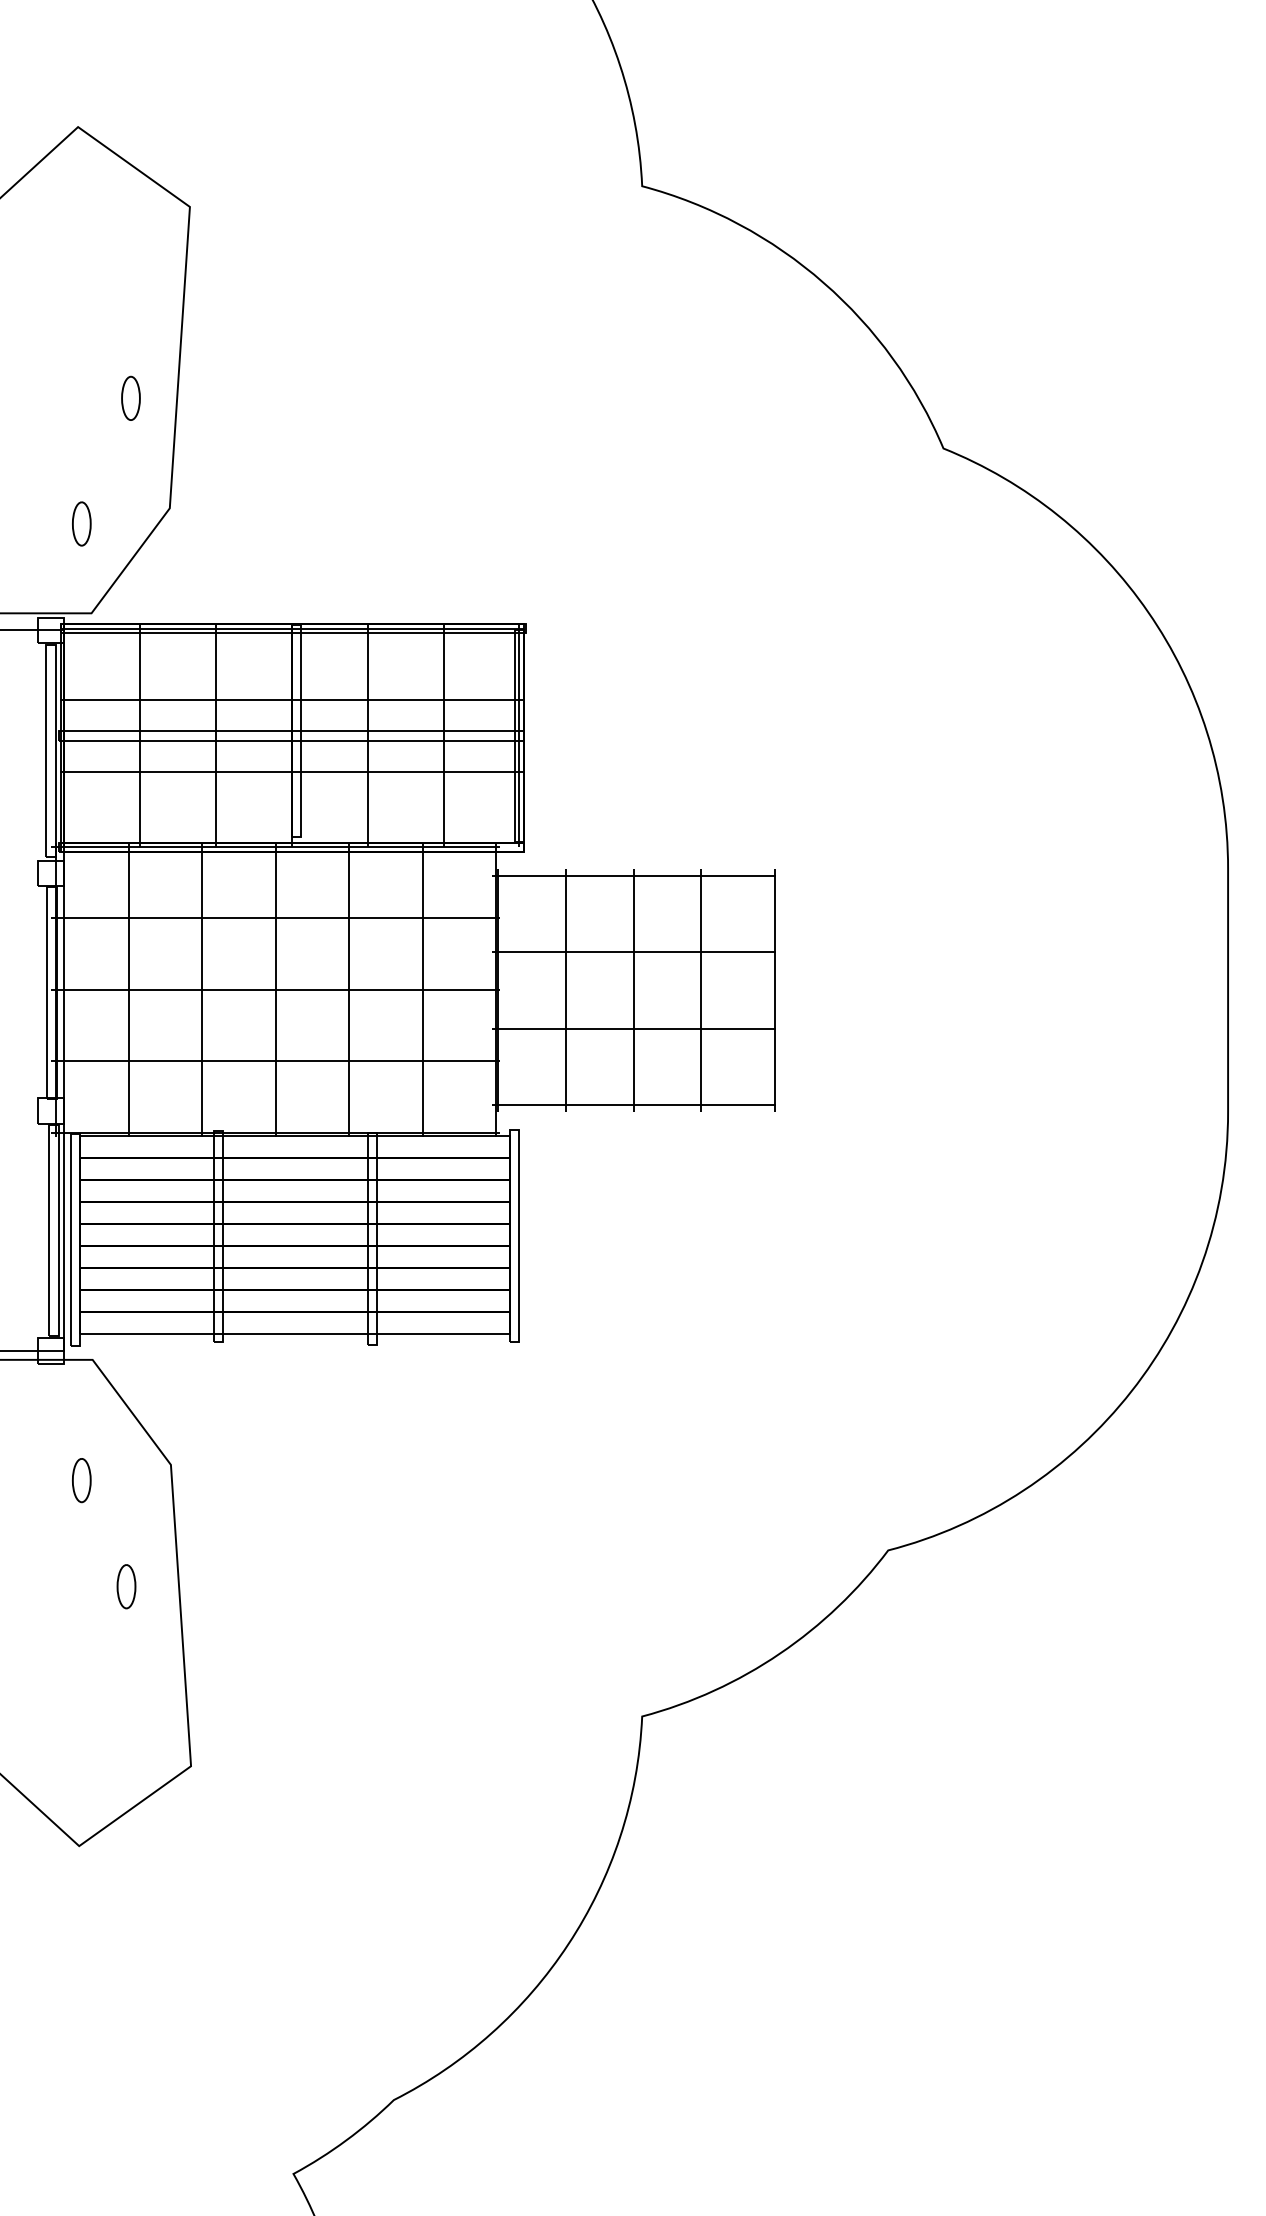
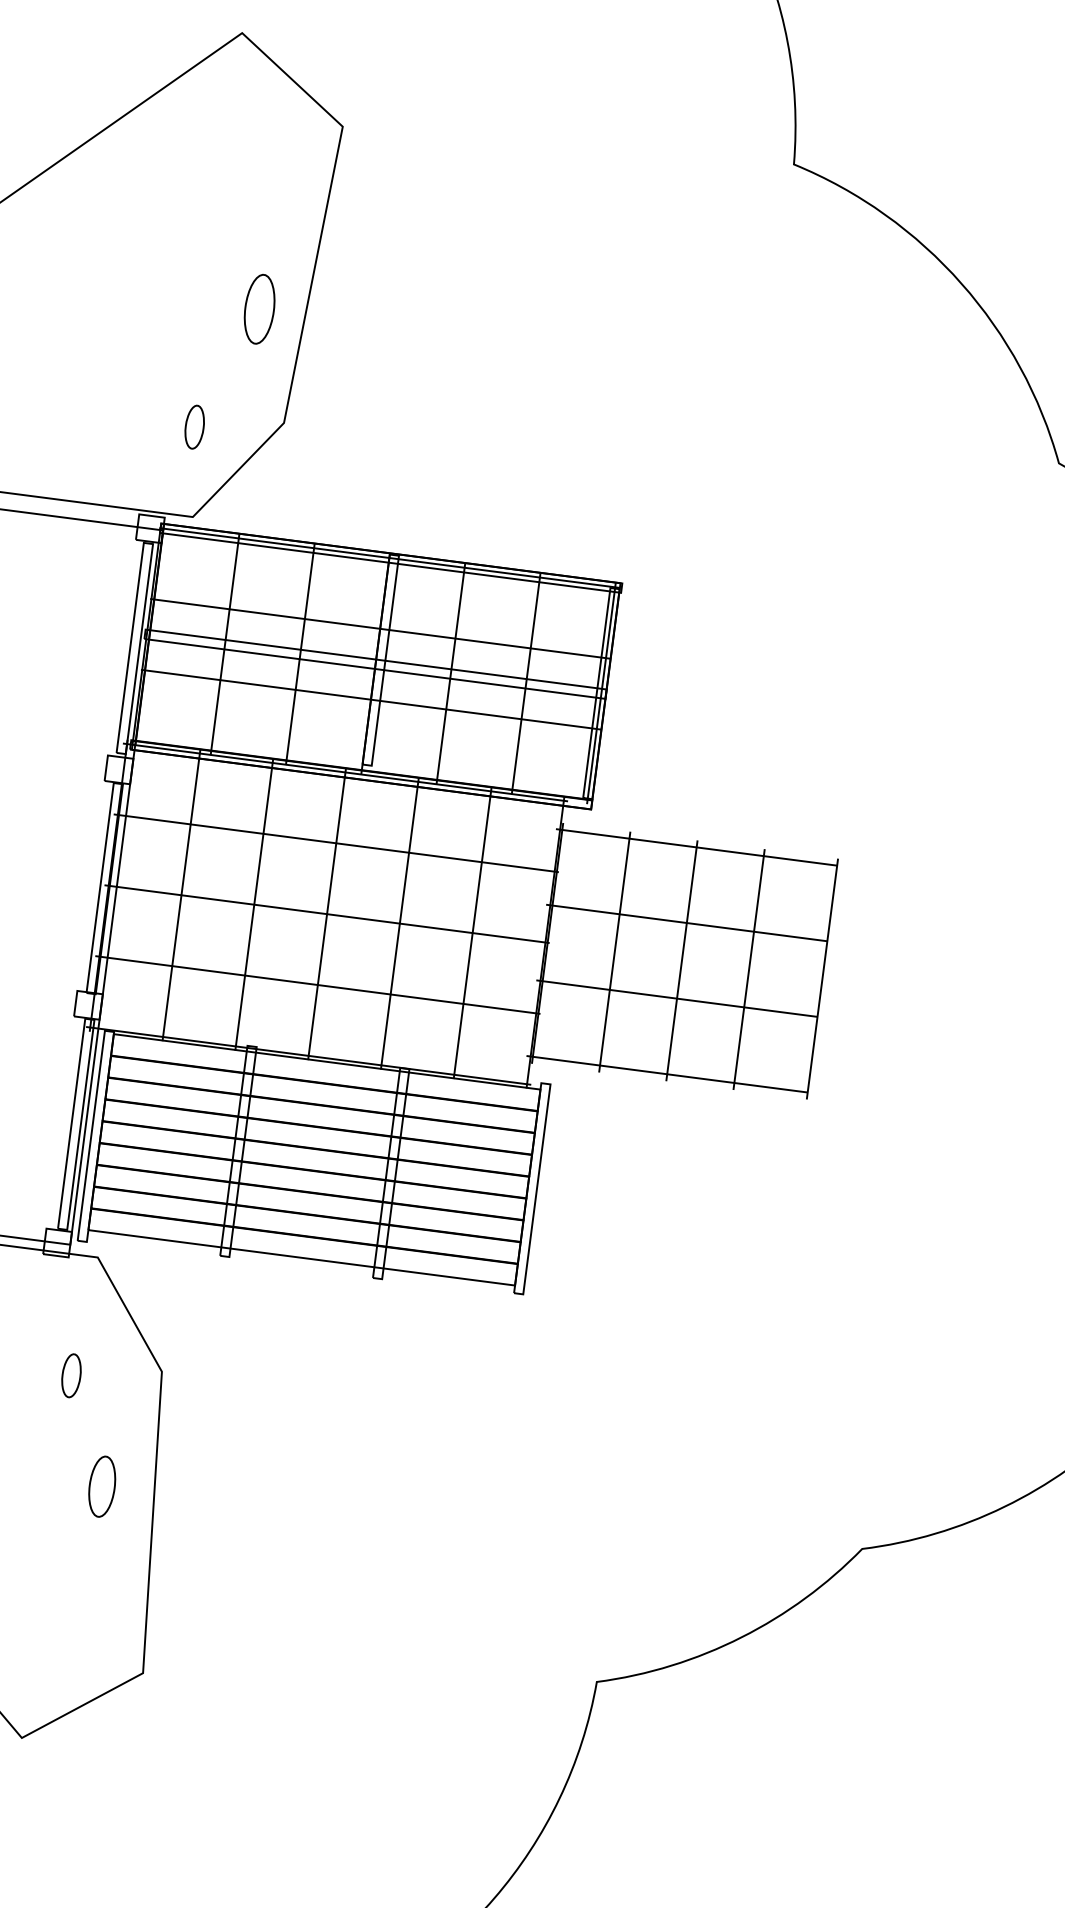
part: (130, 397) -> (259, 308), size x1.6
part: (126, 1586) -> (102, 1486), size x1.4

